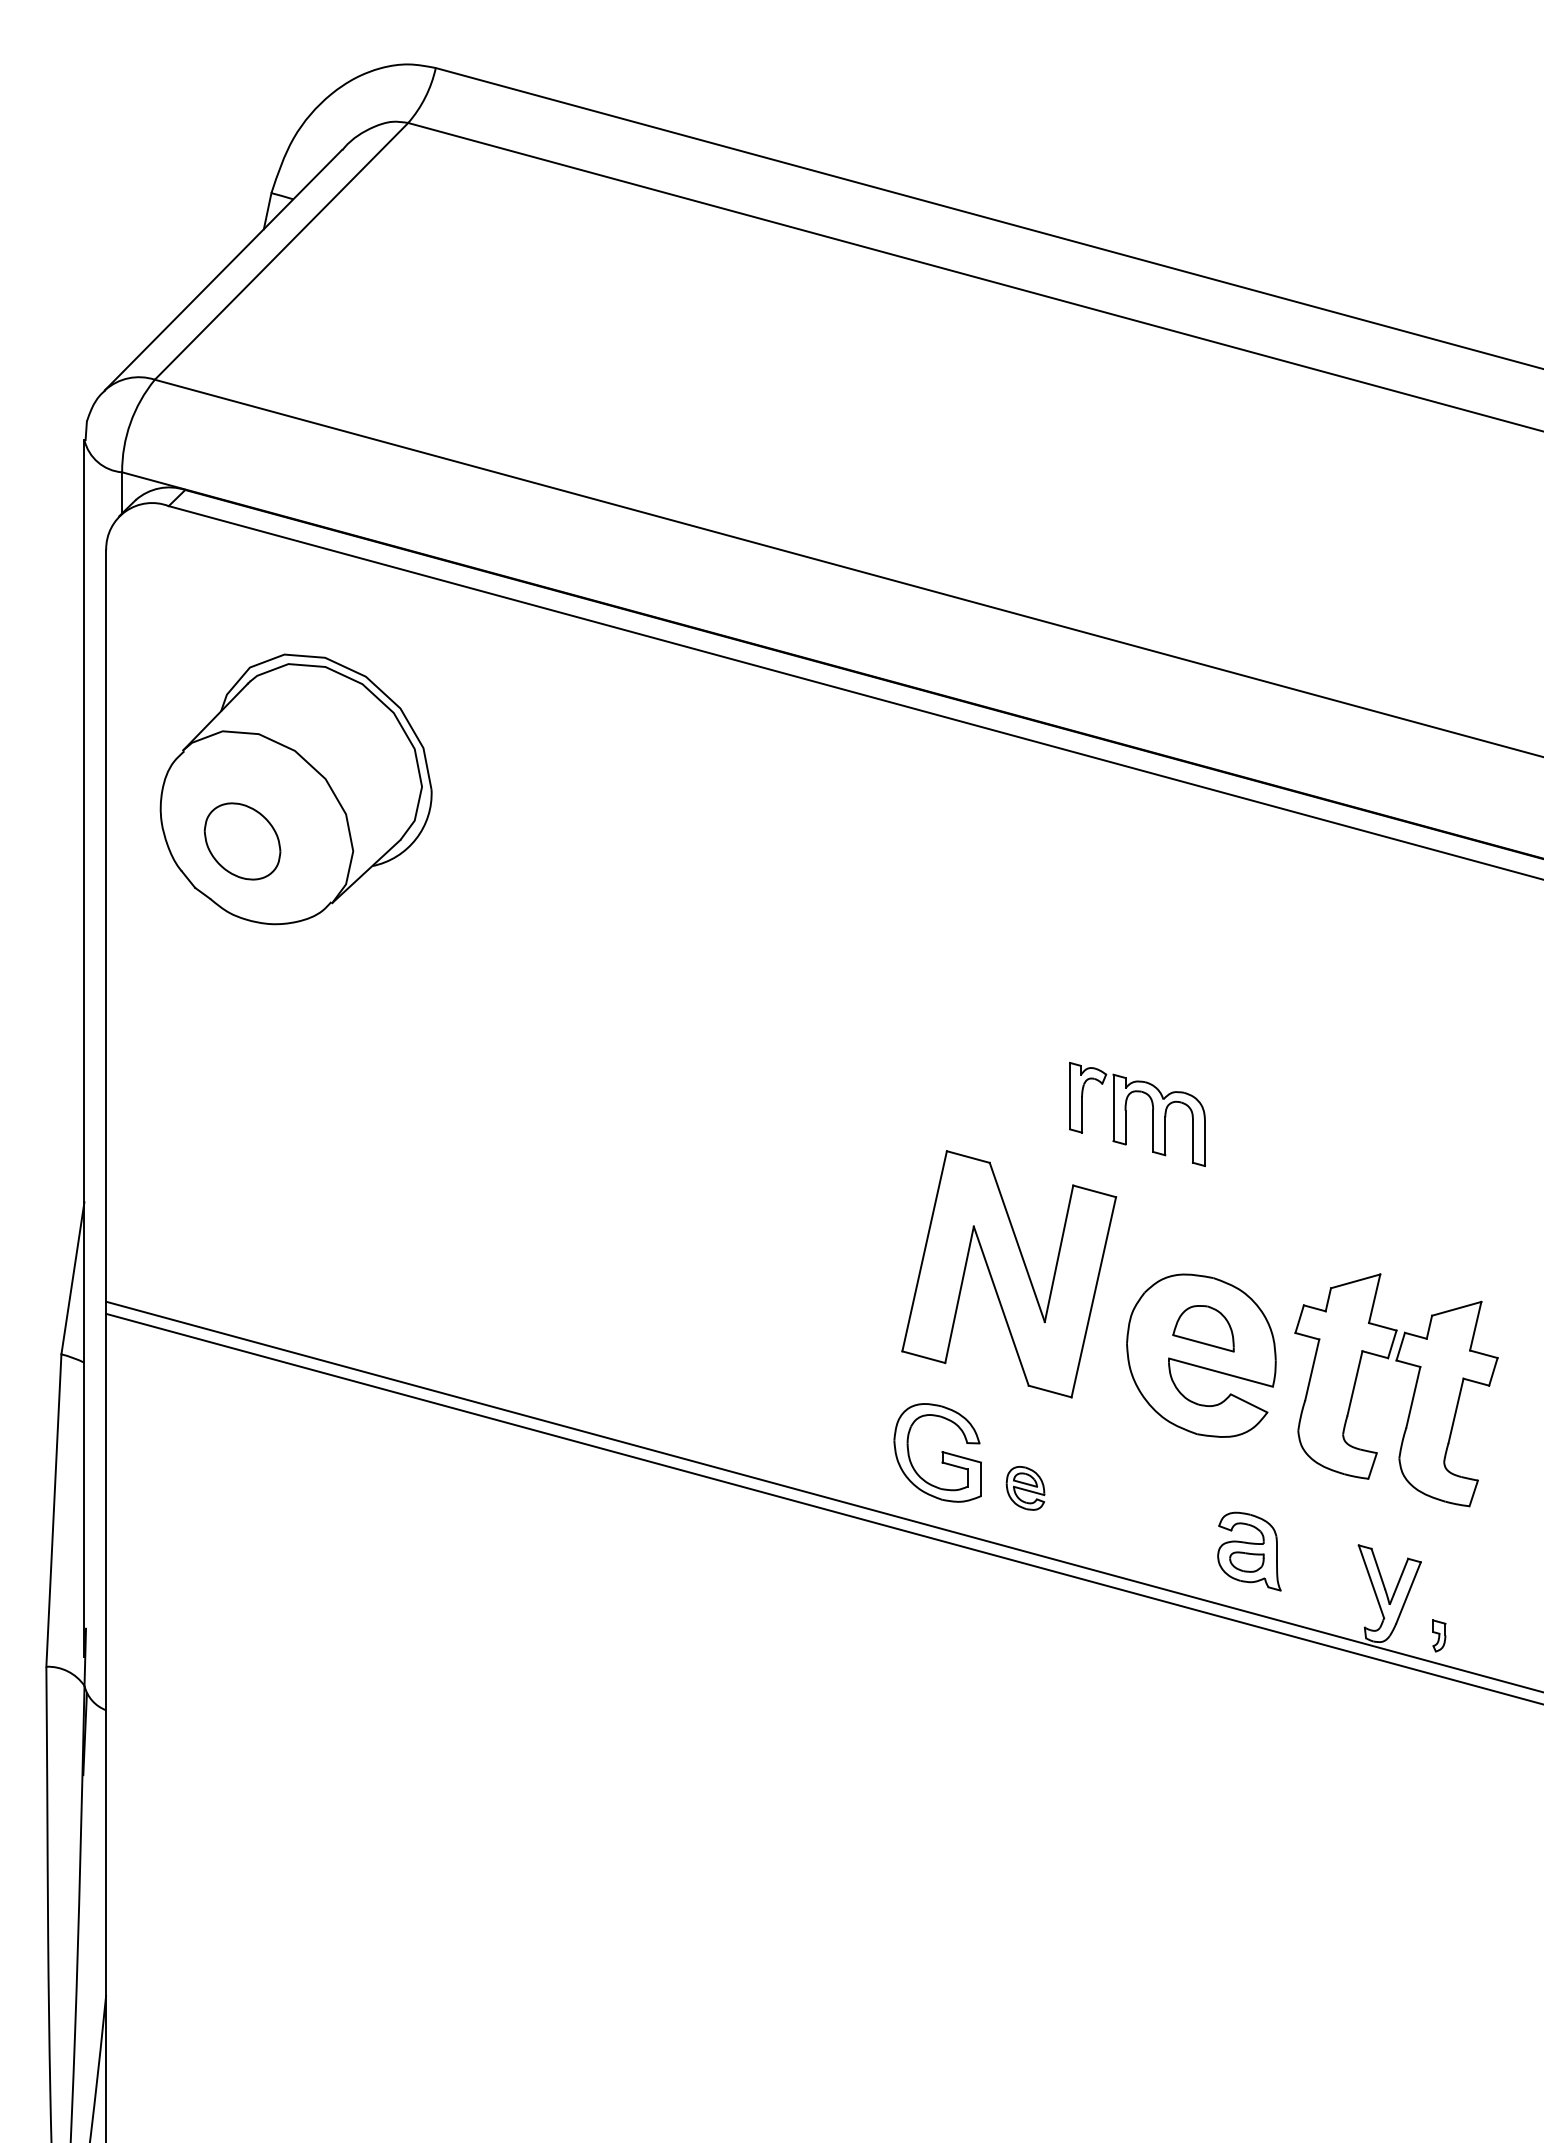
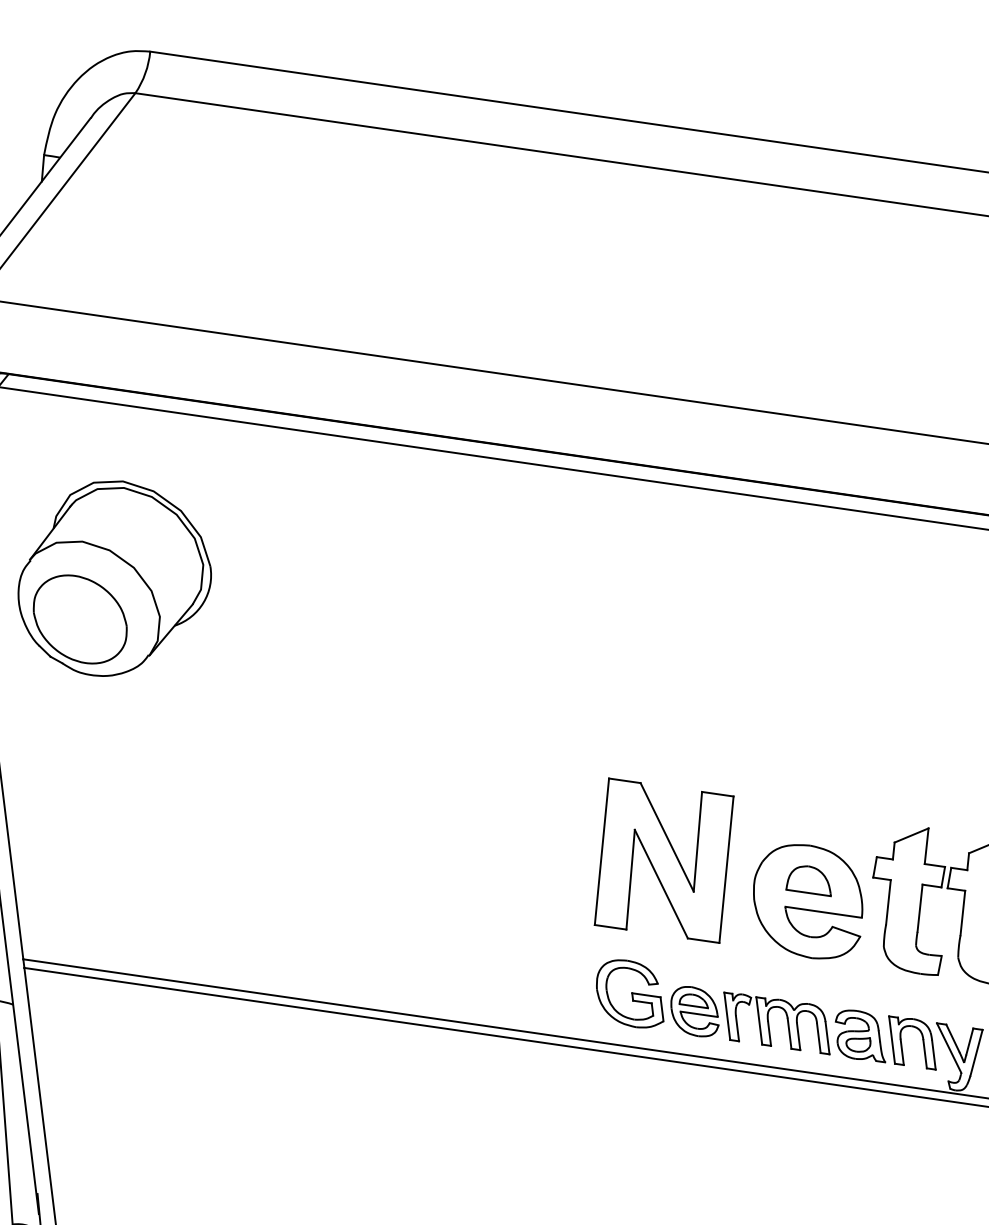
part: (242, 841) -> (80, 619), size x1.67
part: (1126, 1113) -> (769, 1023), moved
part: (1025, 1488) -> (694, 1011), size x1.67
part: (1306, 1568) -> (901, 1044), added

